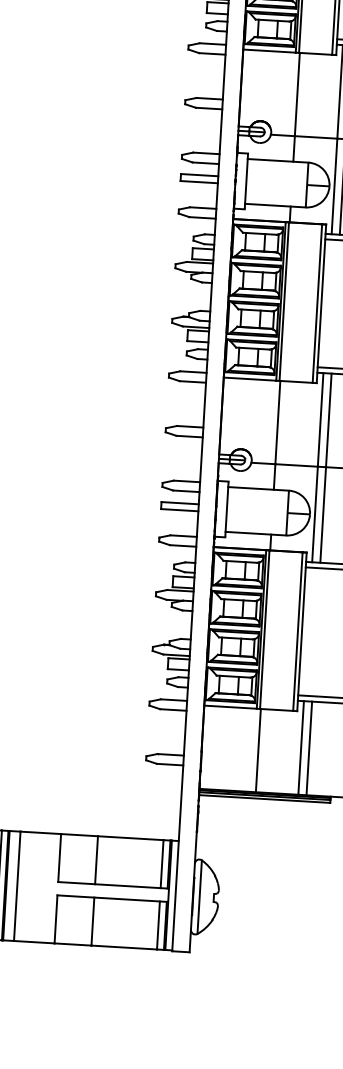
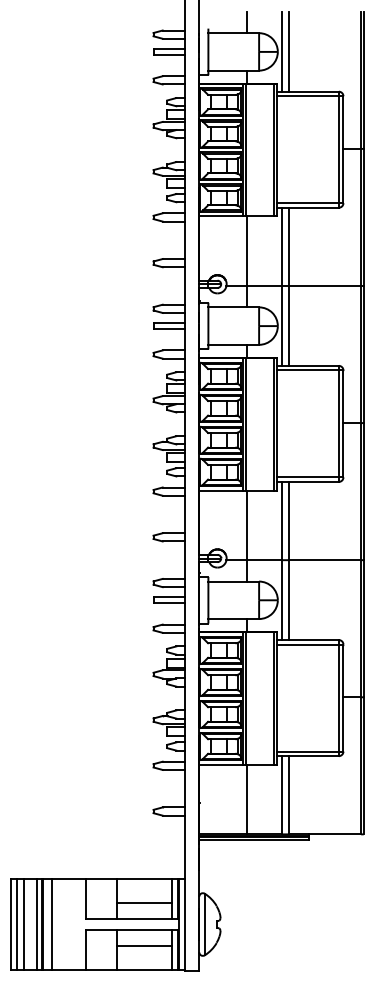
line: (128, 867) -> (144, 903), added
line: (125, 917) -> (144, 945), added

